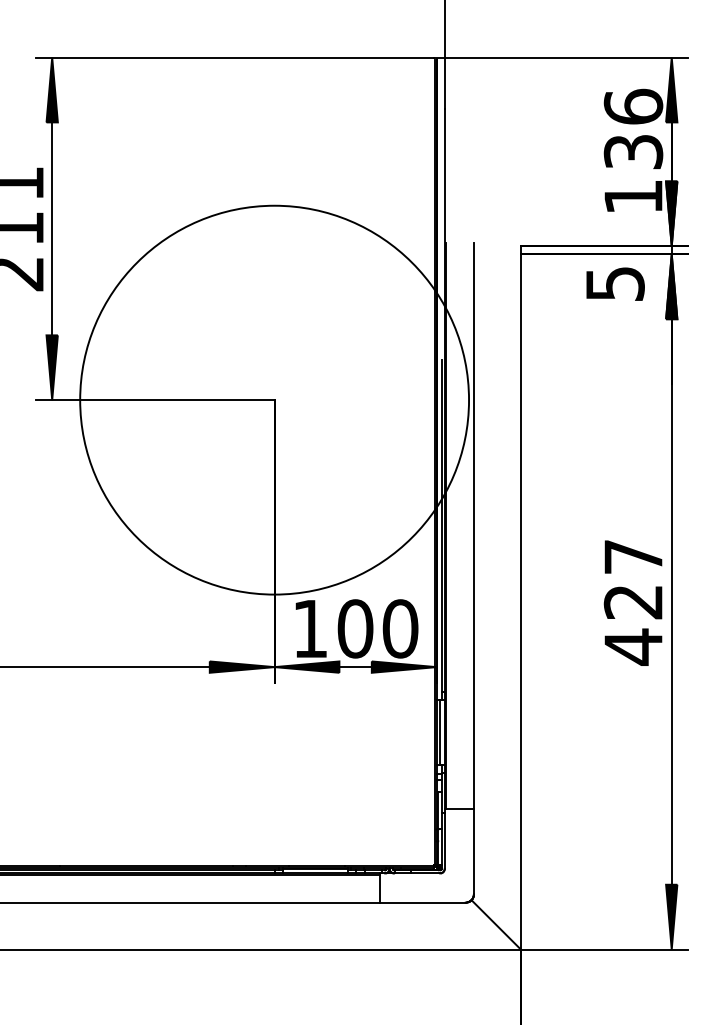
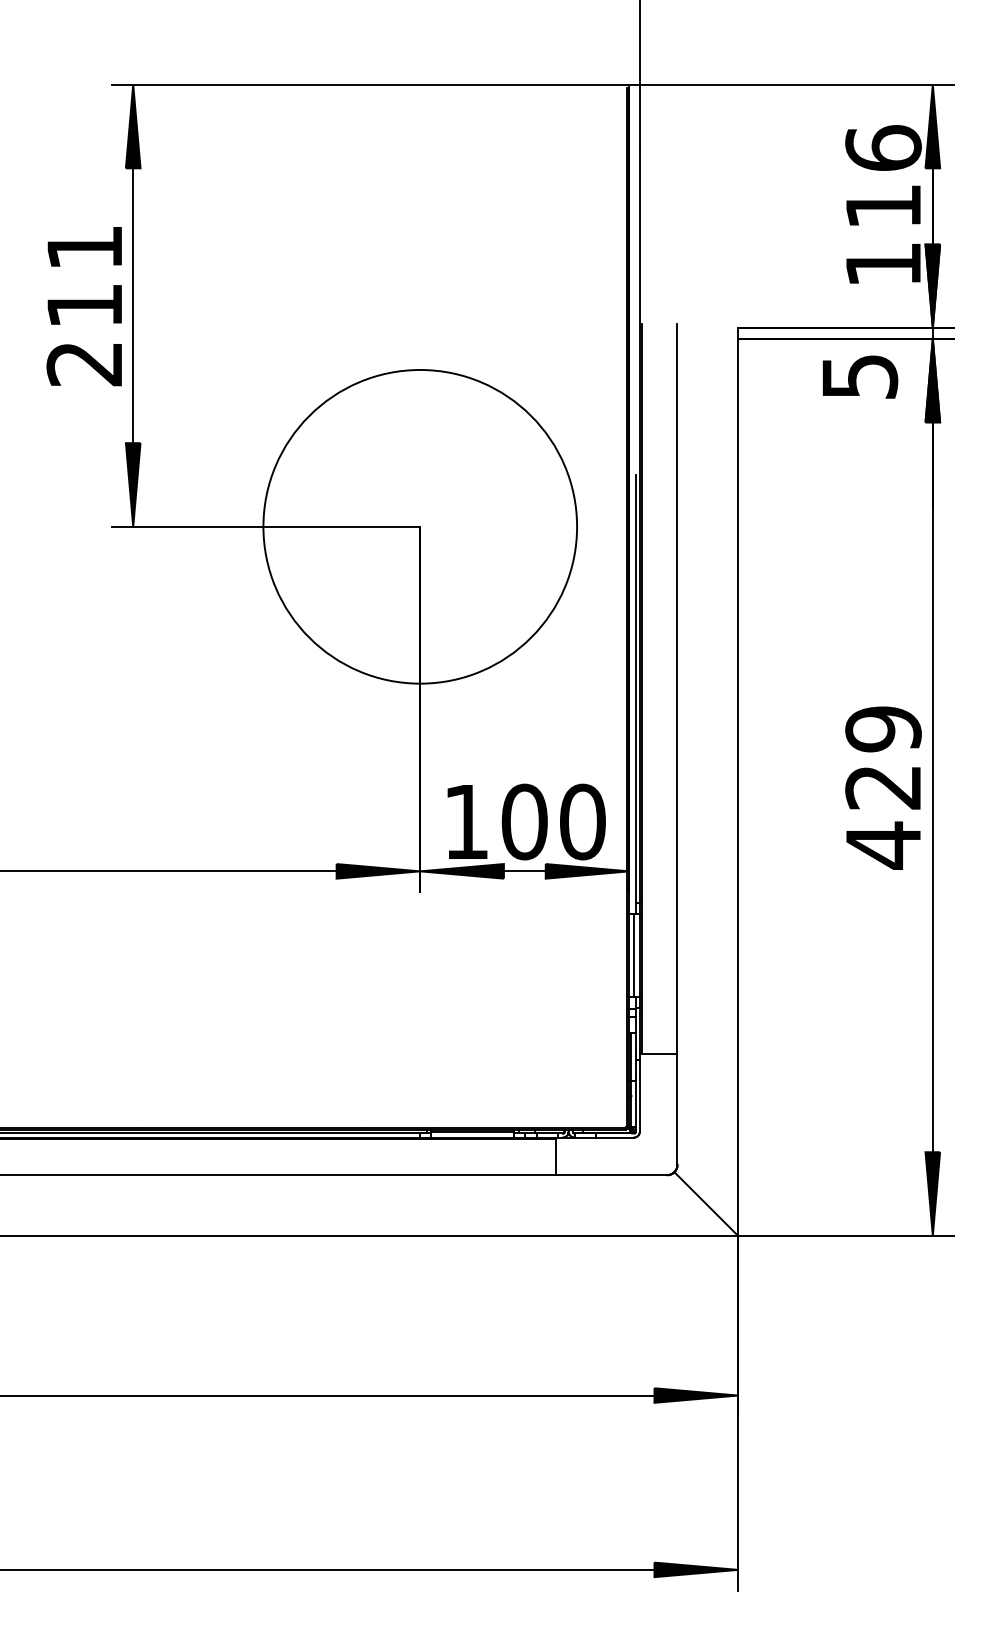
text: (633, 151) -> (883, 206), 136 -> 116
circle: (274, 399) -> (420, 526), size x0.62
text: (633, 557) -> (883, 729), 427 -> 429

